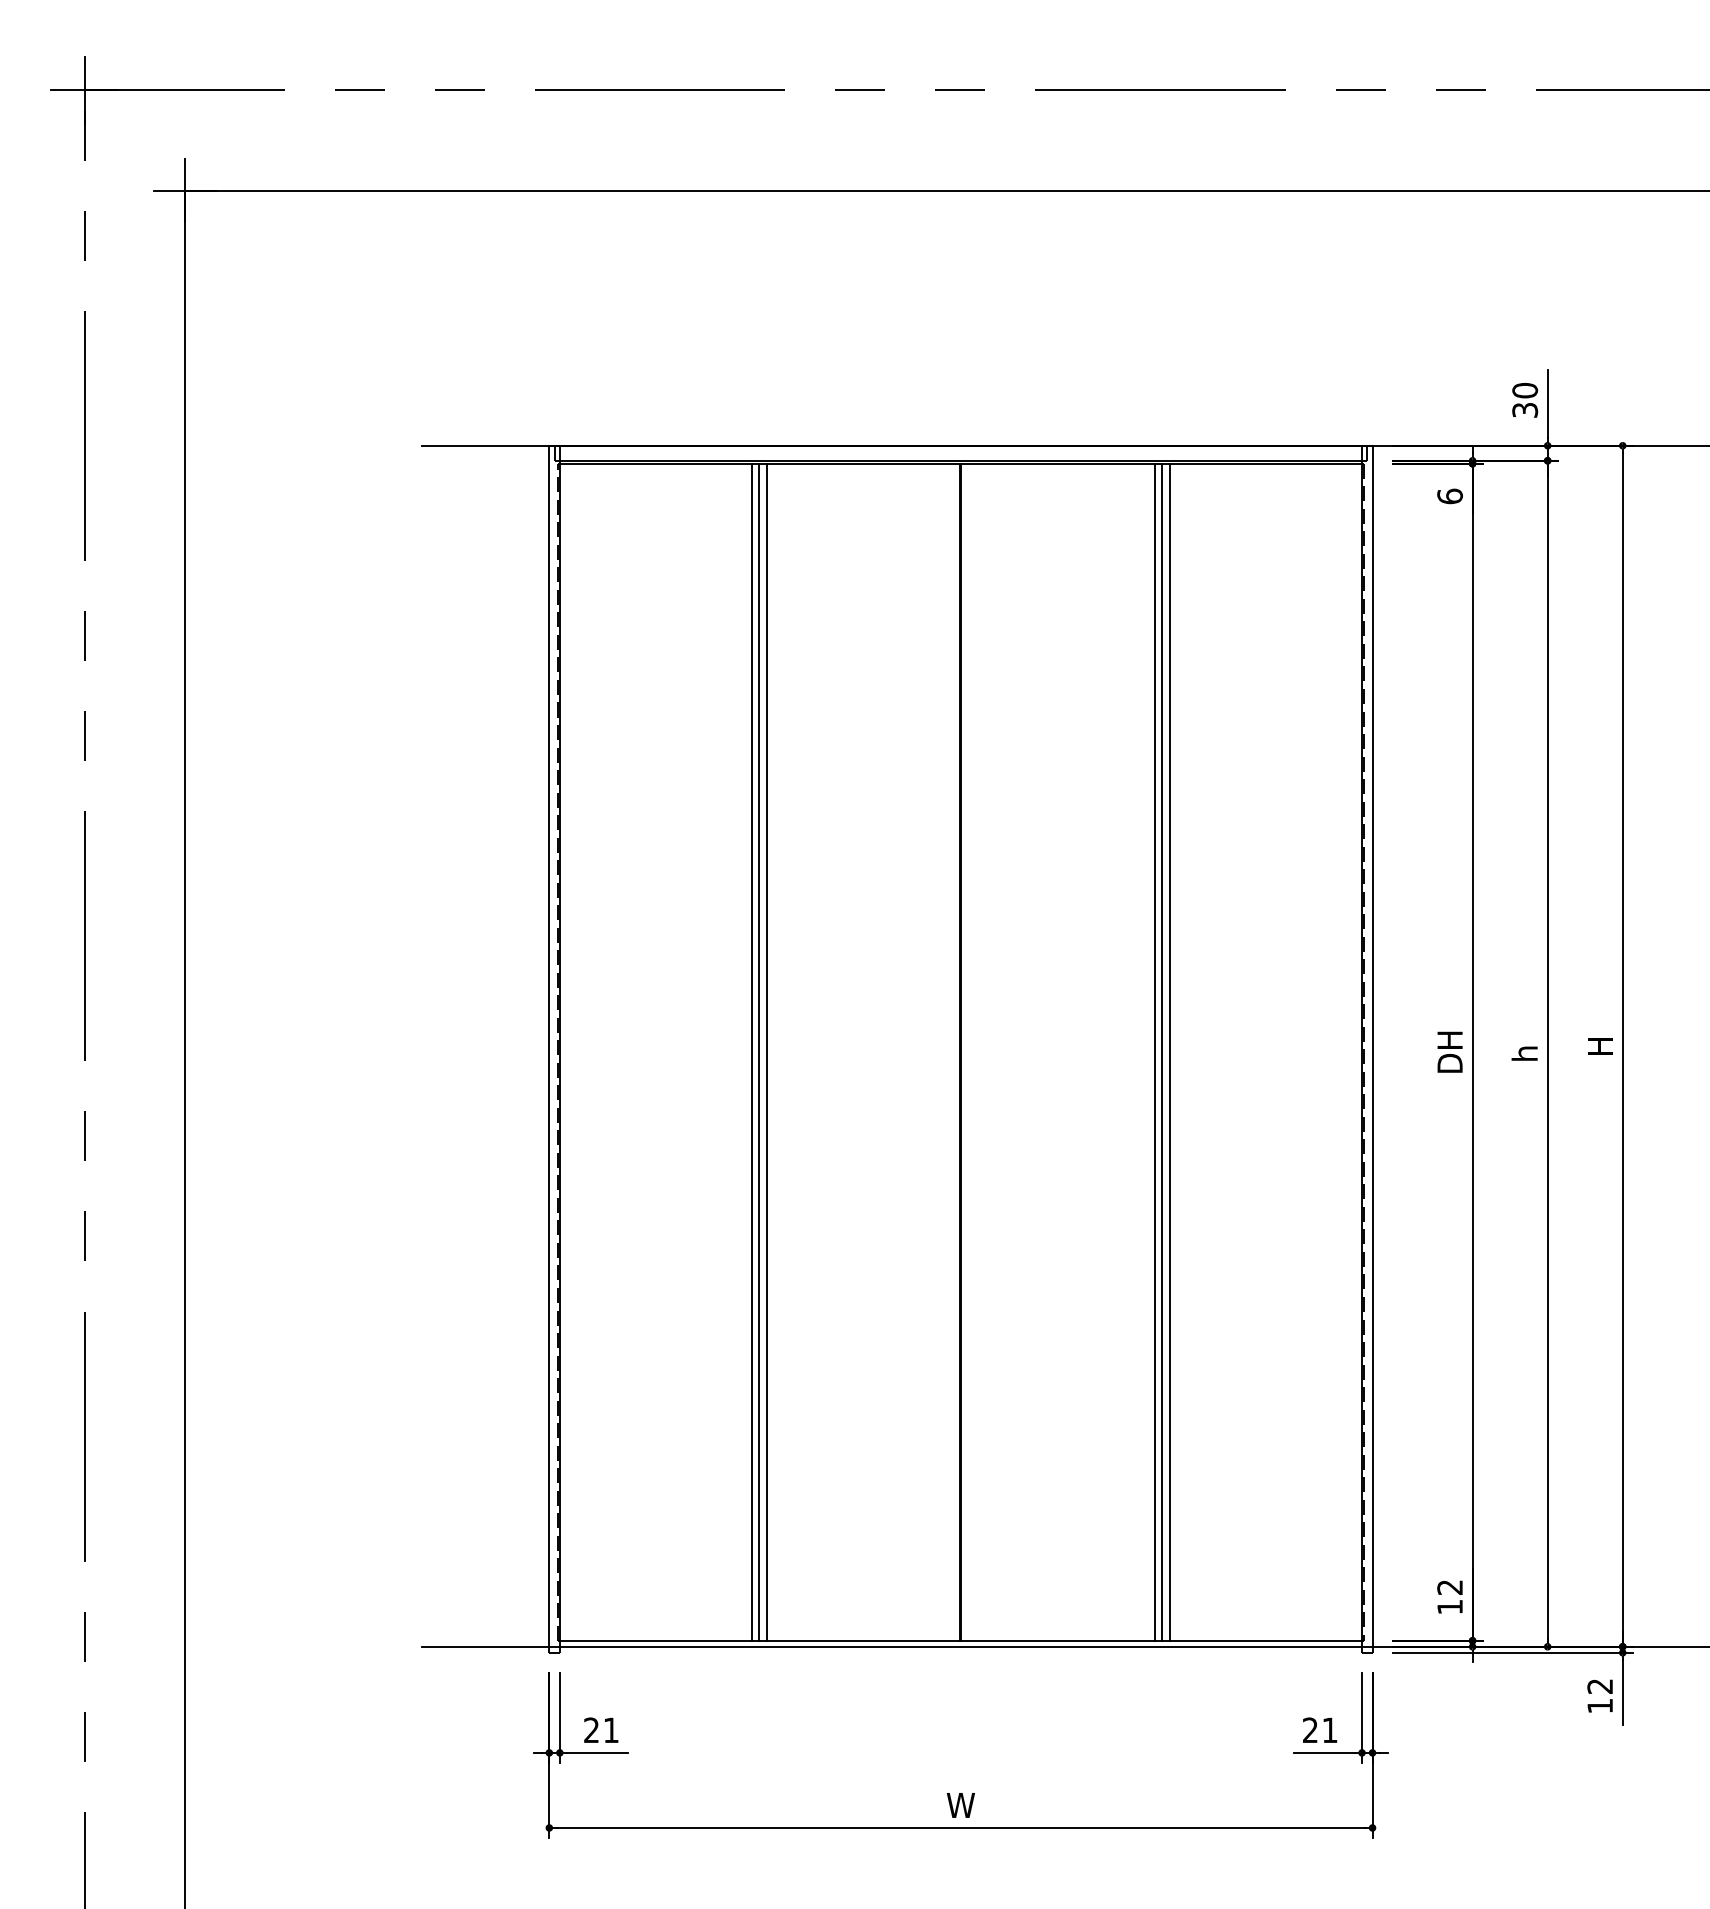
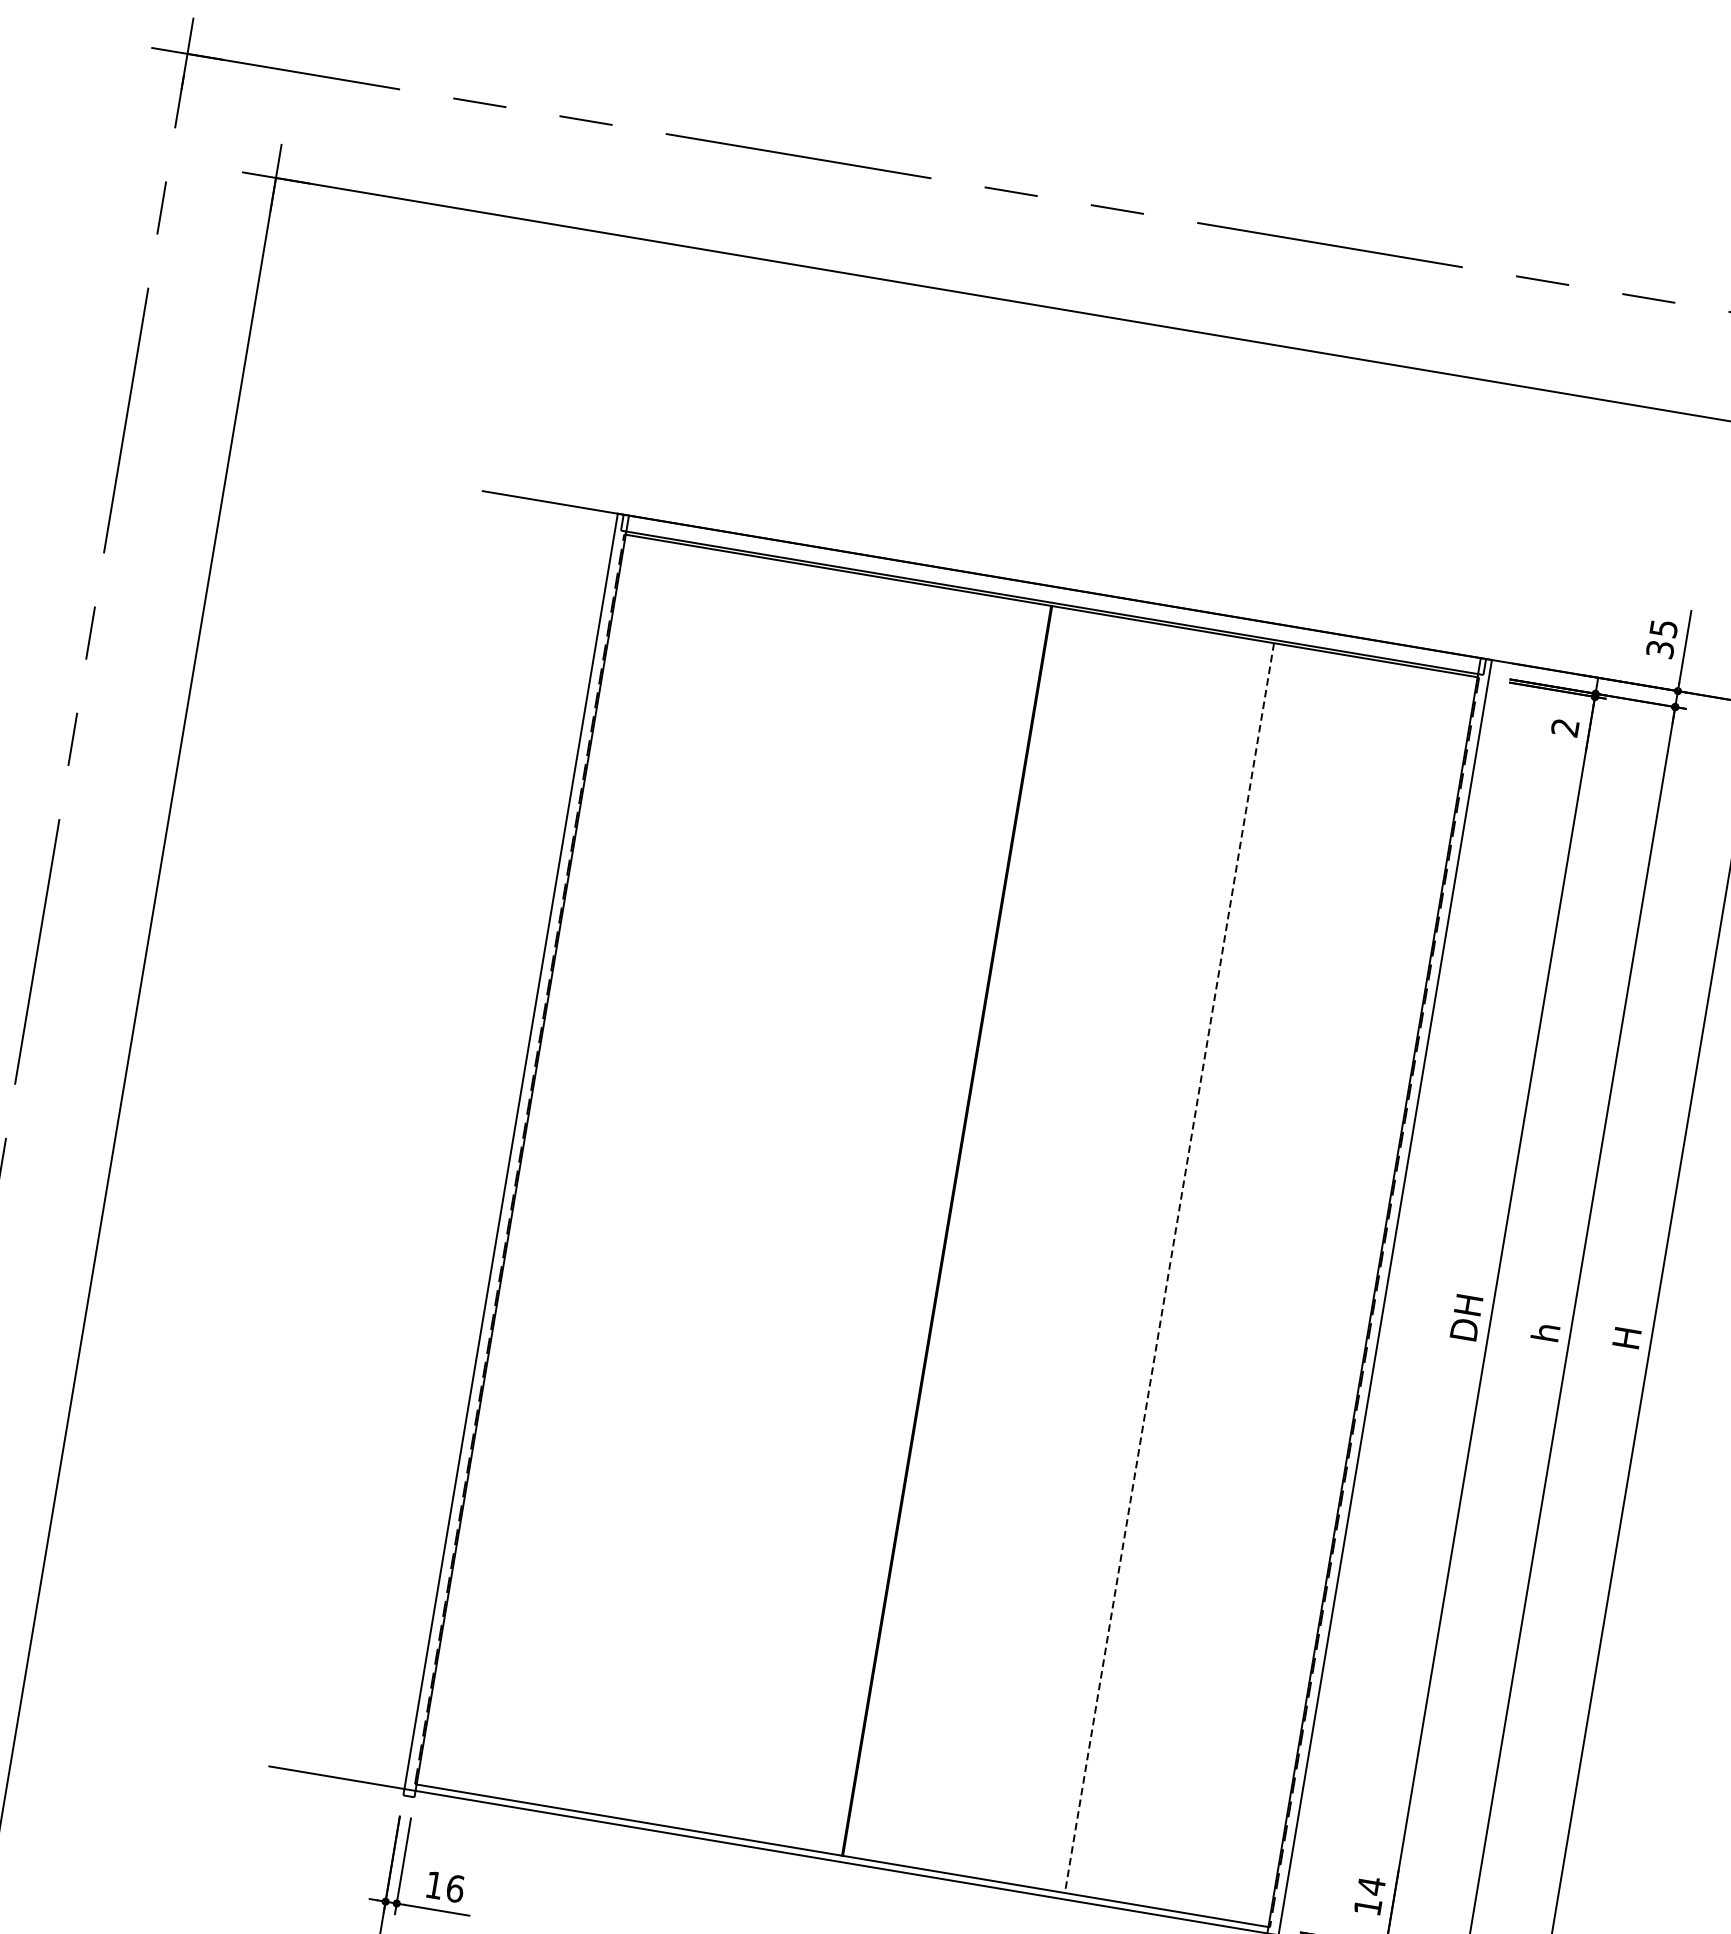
text: (1525, 390) -> (1664, 628), 30 -> 35
text: (1449, 496) -> (1564, 727), 6 -> 2
line: (751, 1051) -> (724, 1192), removed
line: (759, 1051) -> (733, 1194), removed
line: (767, 1051) -> (741, 1195), removed
line: (1154, 1051) -> (1152, 1264), removed
line: (1162, 1051) -> (1161, 1265), removed
line: (1170, 1052) -> (1169, 1268), solid -> dashed
text: (1449, 1587) -> (1370, 1886), 12 -> 14
text: (601, 1730) -> (444, 1887), 21 -> 16

